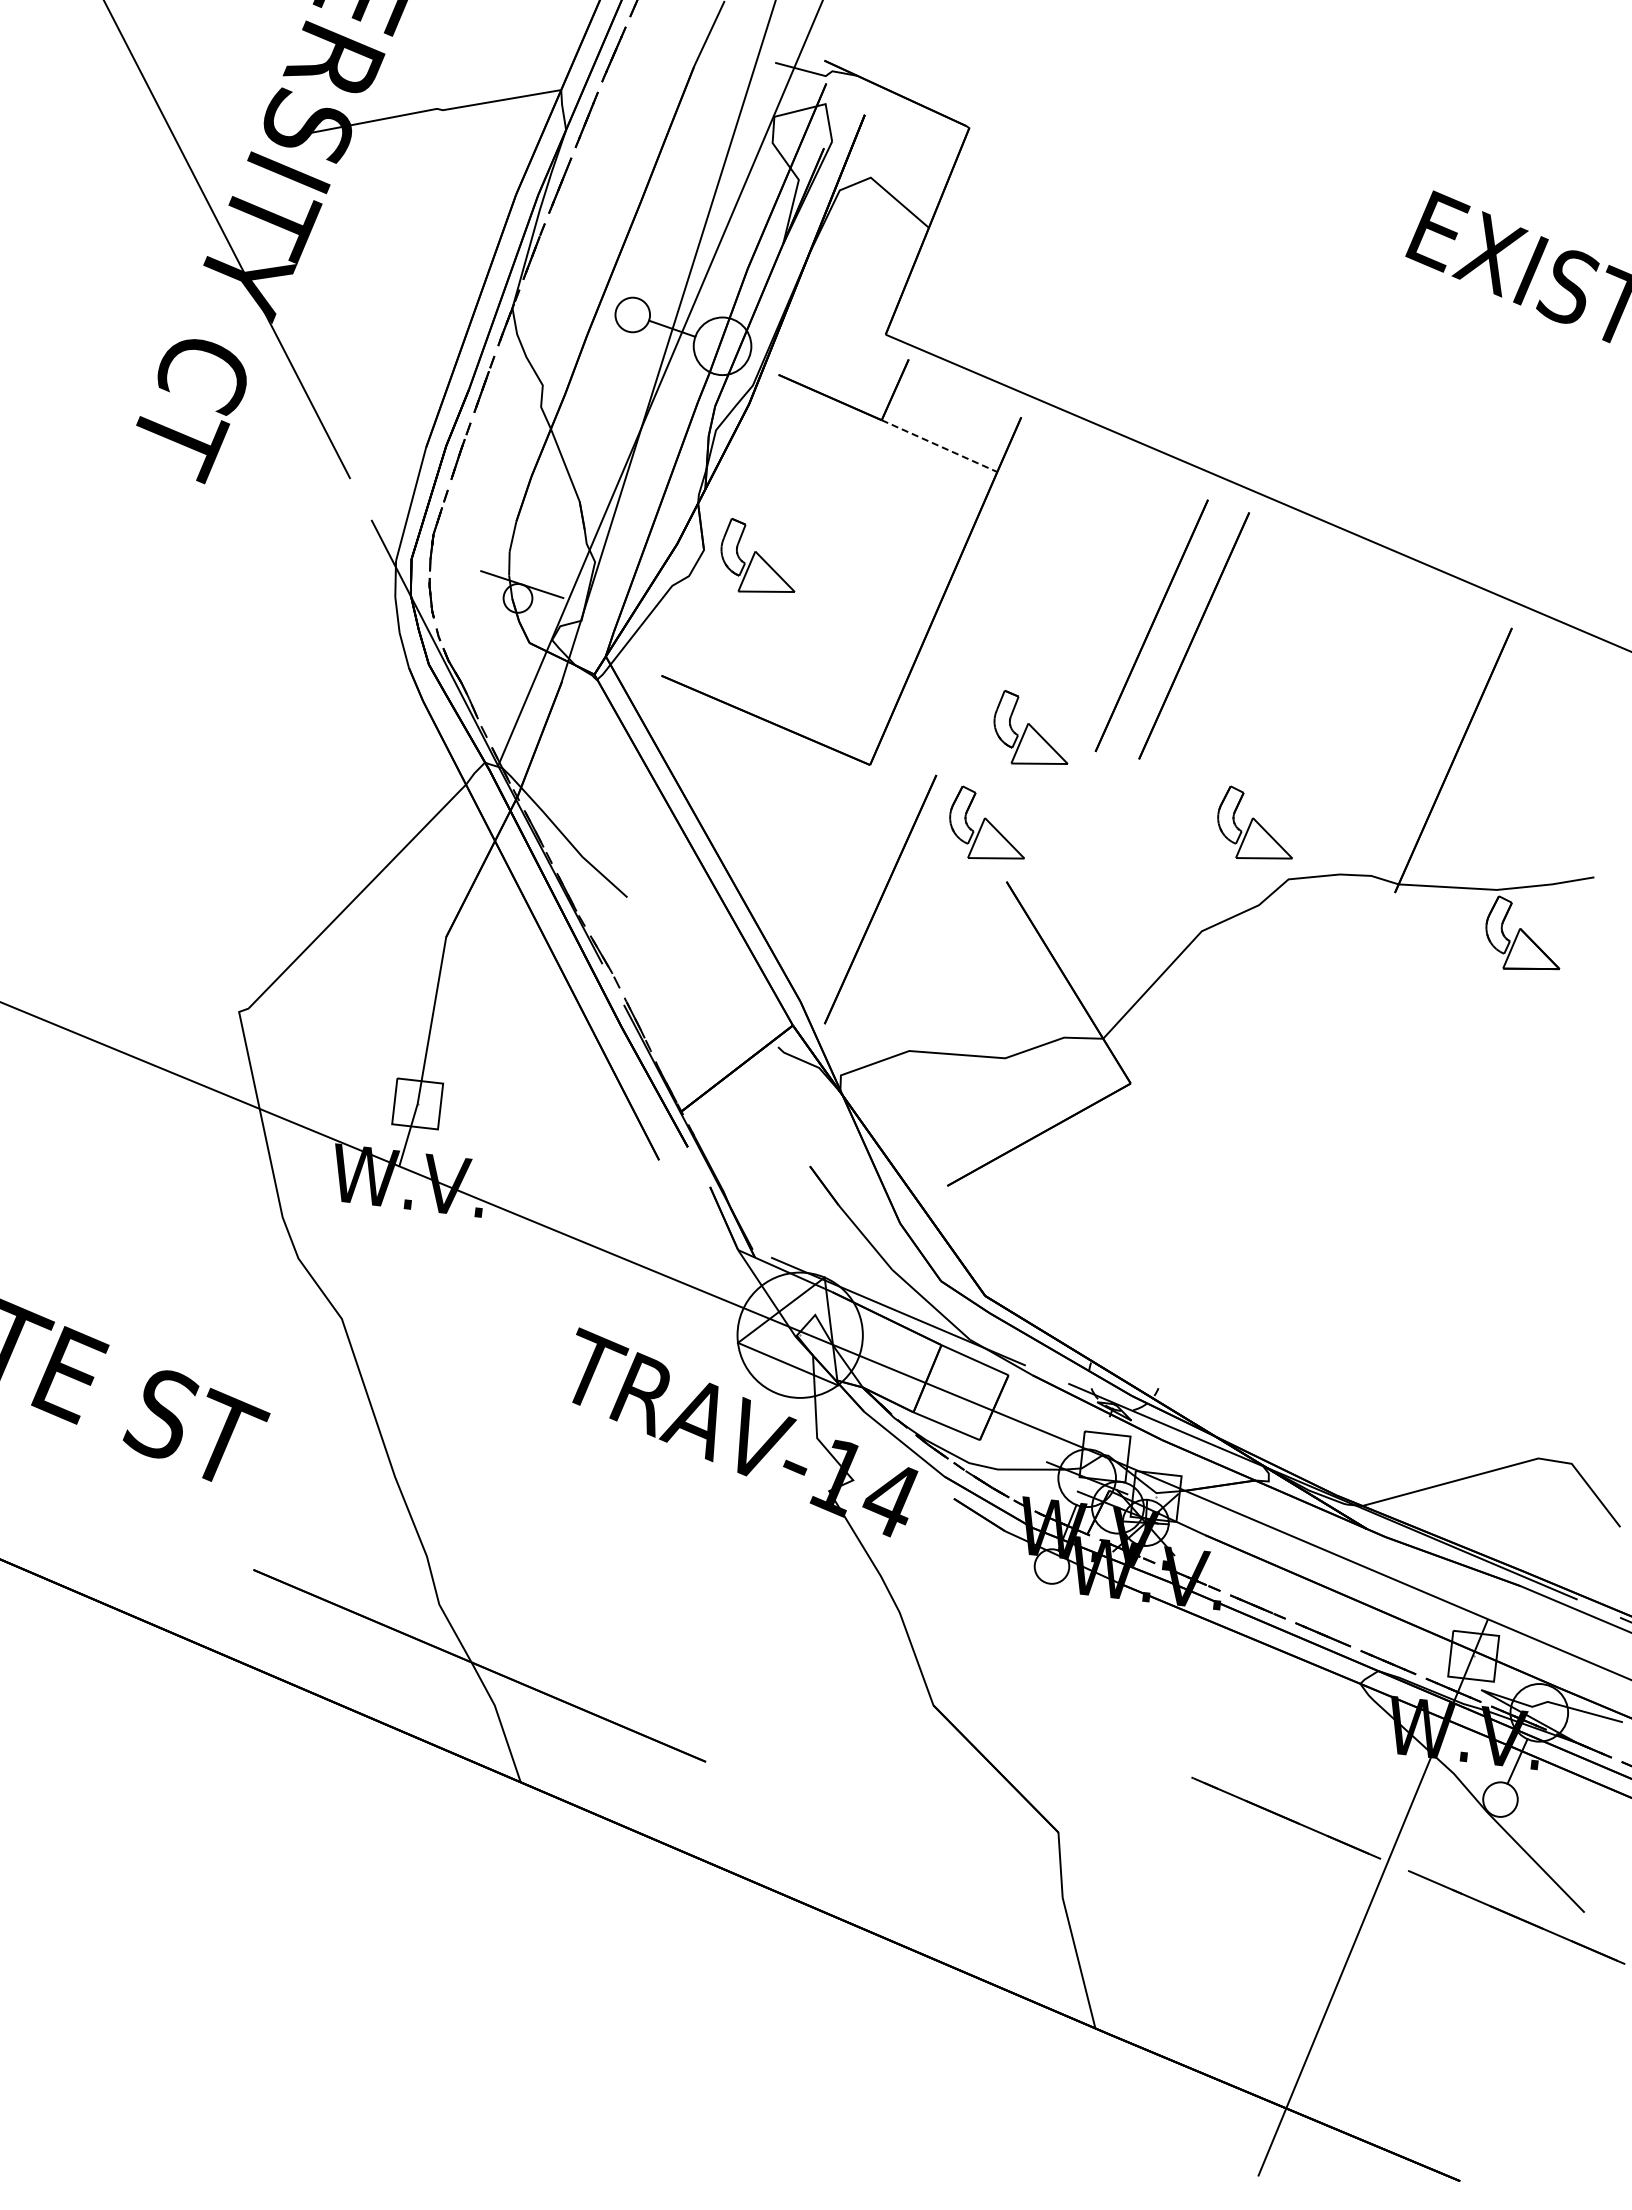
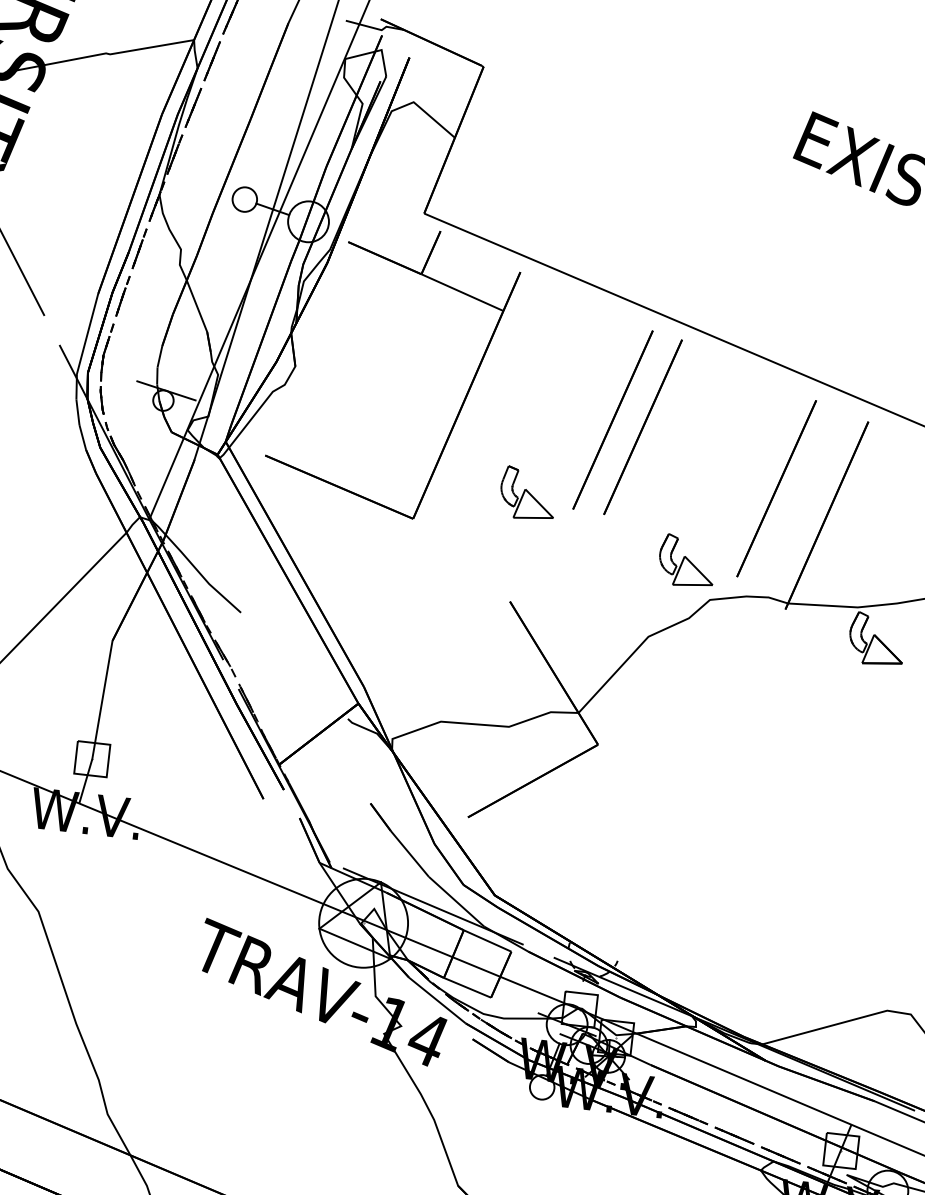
line: (939, 446) -> (462, 292), dashed -> solid
part: (757, 555) -> (333, 370), removed
part: (986, 822) -> (495, 559), removed
line: (880, 899) -> (776, 488), moved

